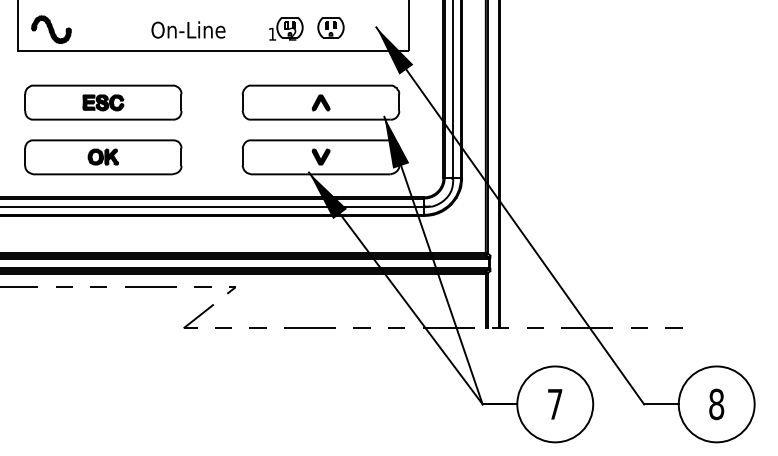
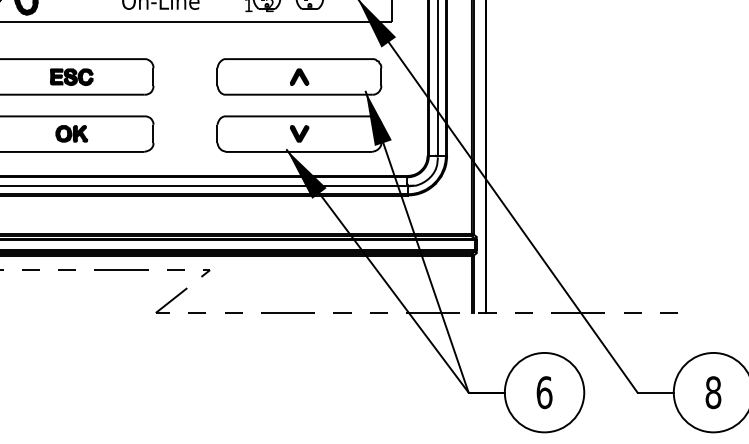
text: (554, 404) -> (543, 392), 7 -> 6

